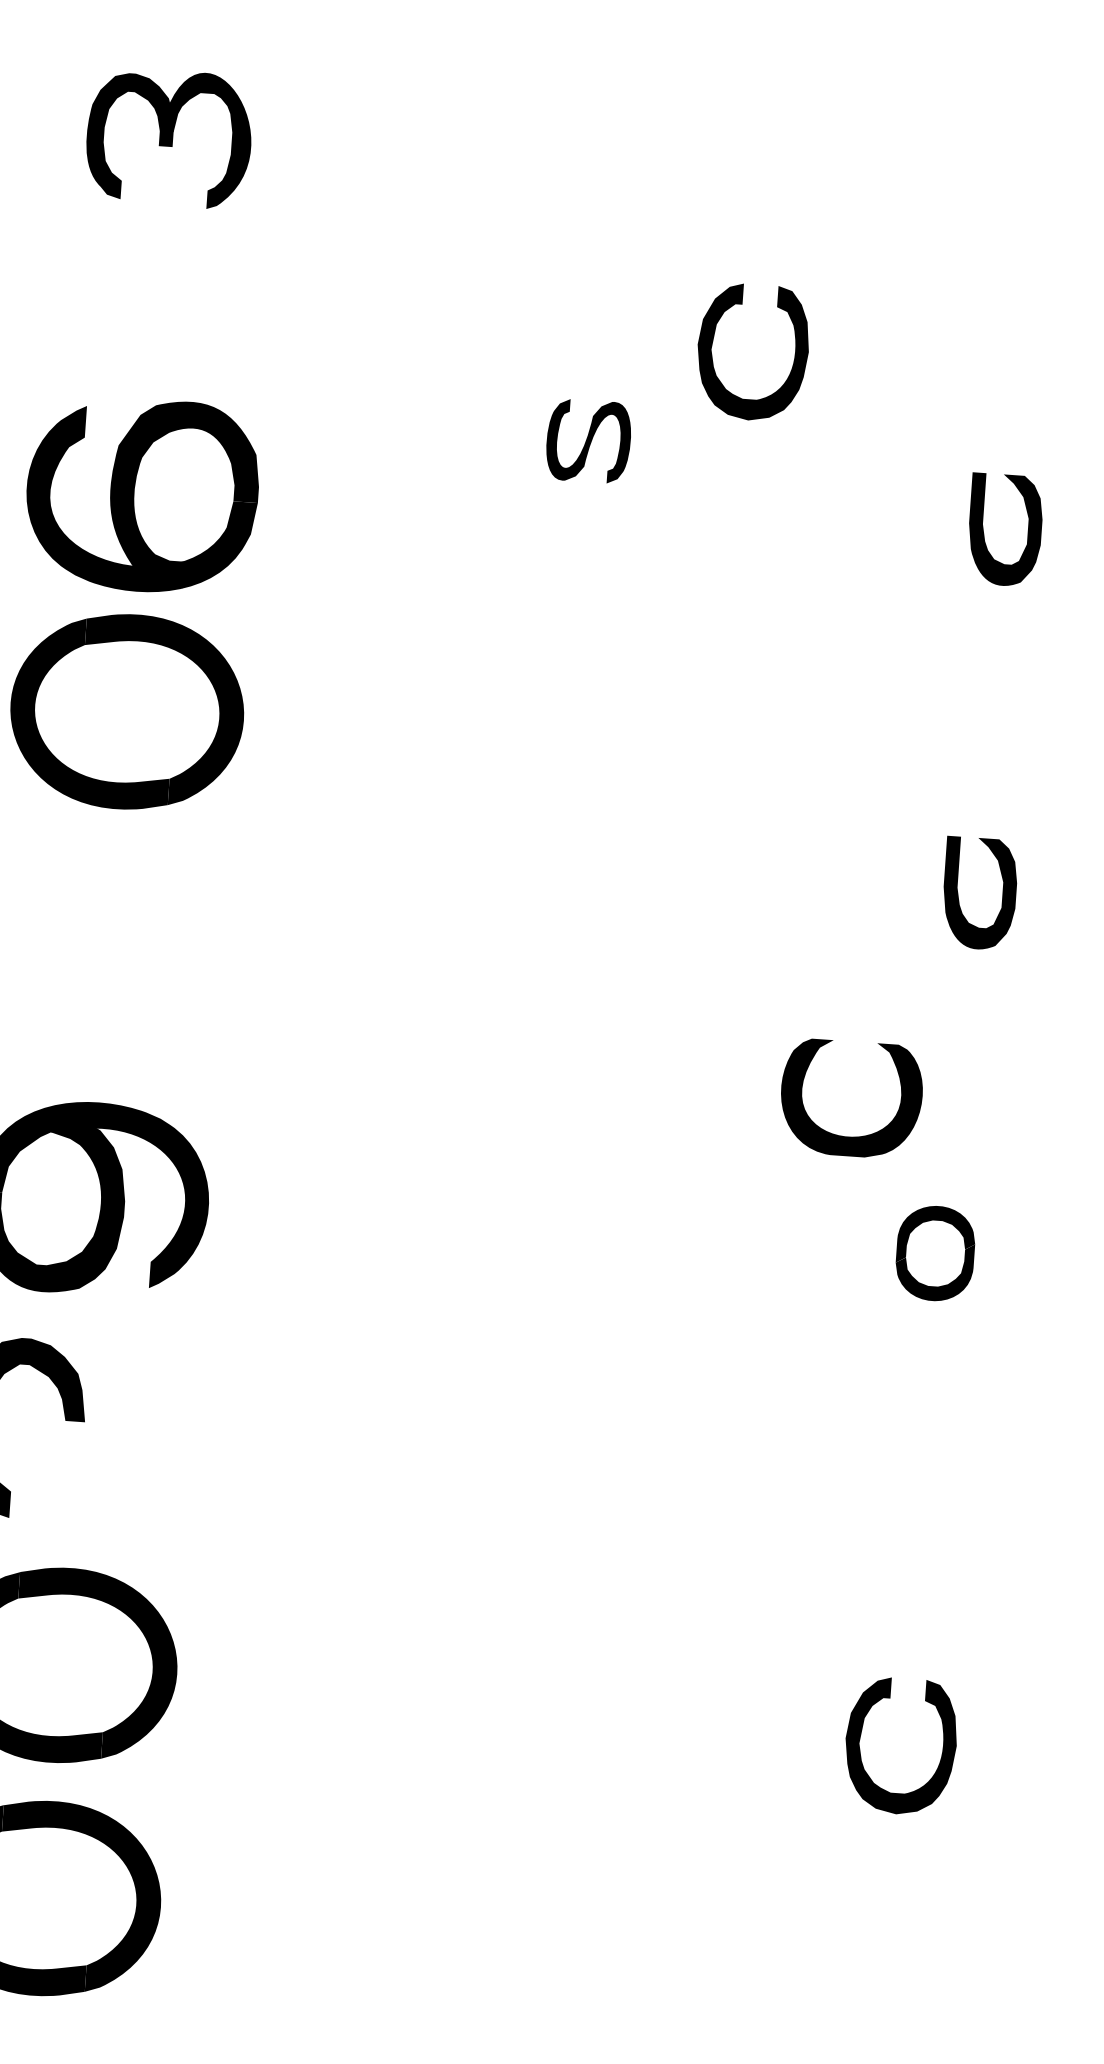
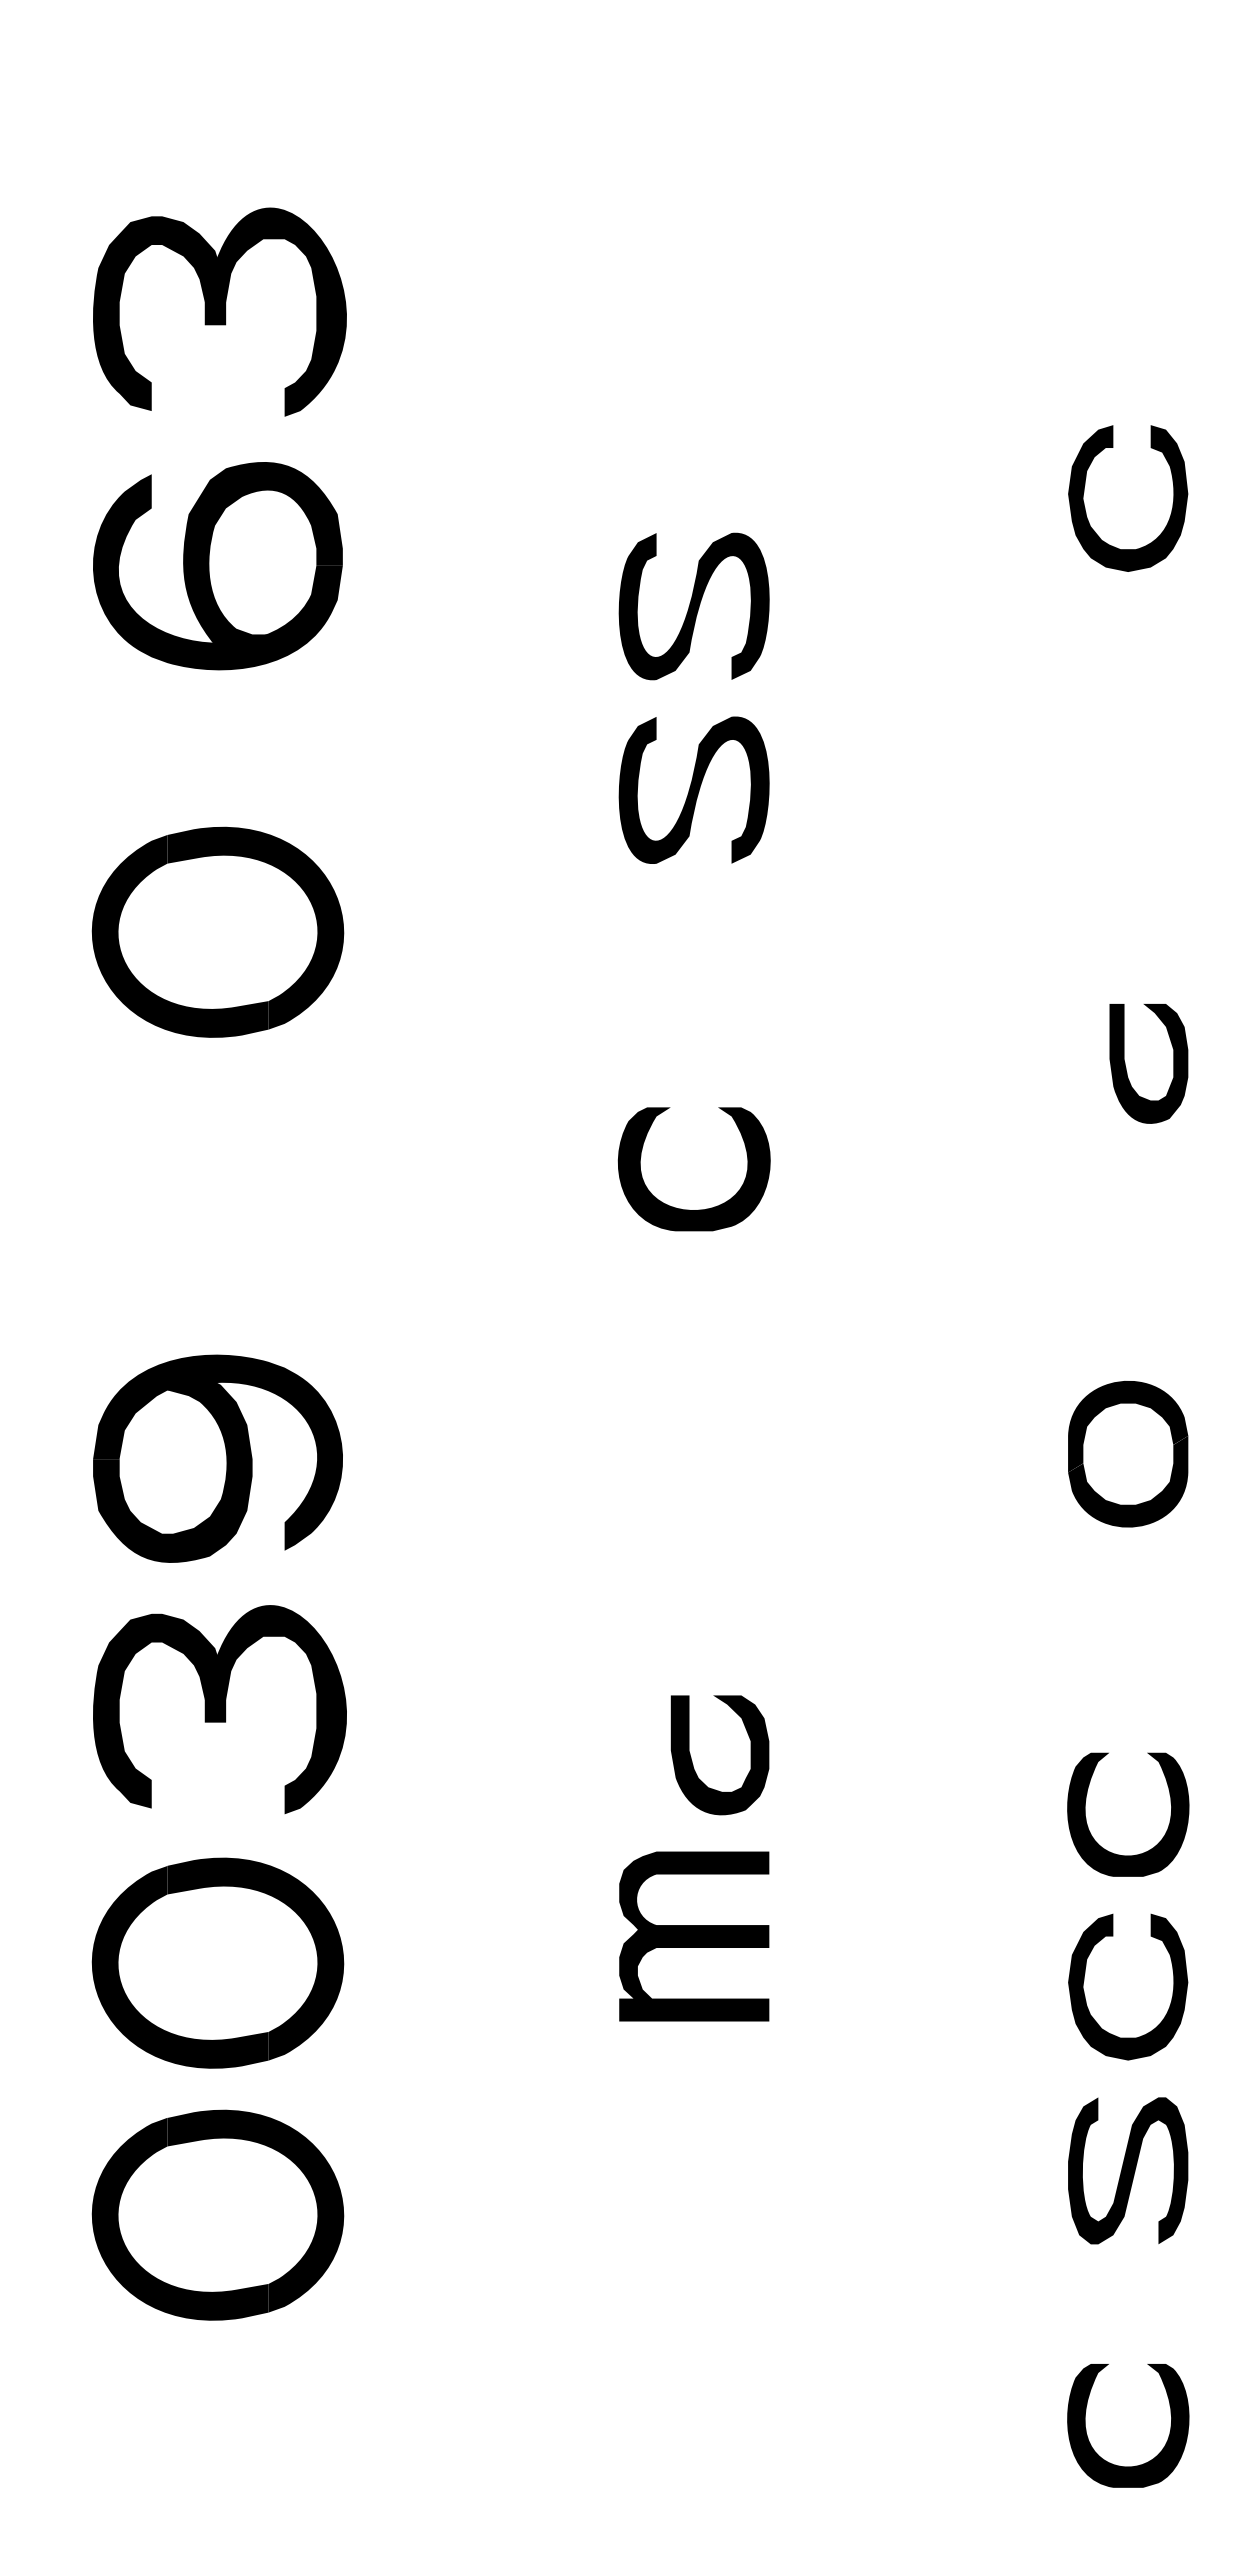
part: (168, 137) -> (219, 311), size x1.43
part: (712, 357) -> (1085, 507), moved
part: (588, 441) -> (693, 606), size x1.67
part: (141, 495) -> (217, 566), moved
part: (984, 532) -> (1126, 674), removed
fill: (576, 611) -> (693, 790), added
part: (844, 1135) -> (689, 1209), moved
part: (935, 1253) -> (1128, 1454), size x1.43
fill: (130, 1434) -> (275, 1709), added
part: (512, 1508) -> (692, 1760), added
fill: (912, 1586) -> (1128, 1814), added
fill: (503, 1671) -> (694, 1936), added
fill: (889, 1916) -> (1128, 2170), added

